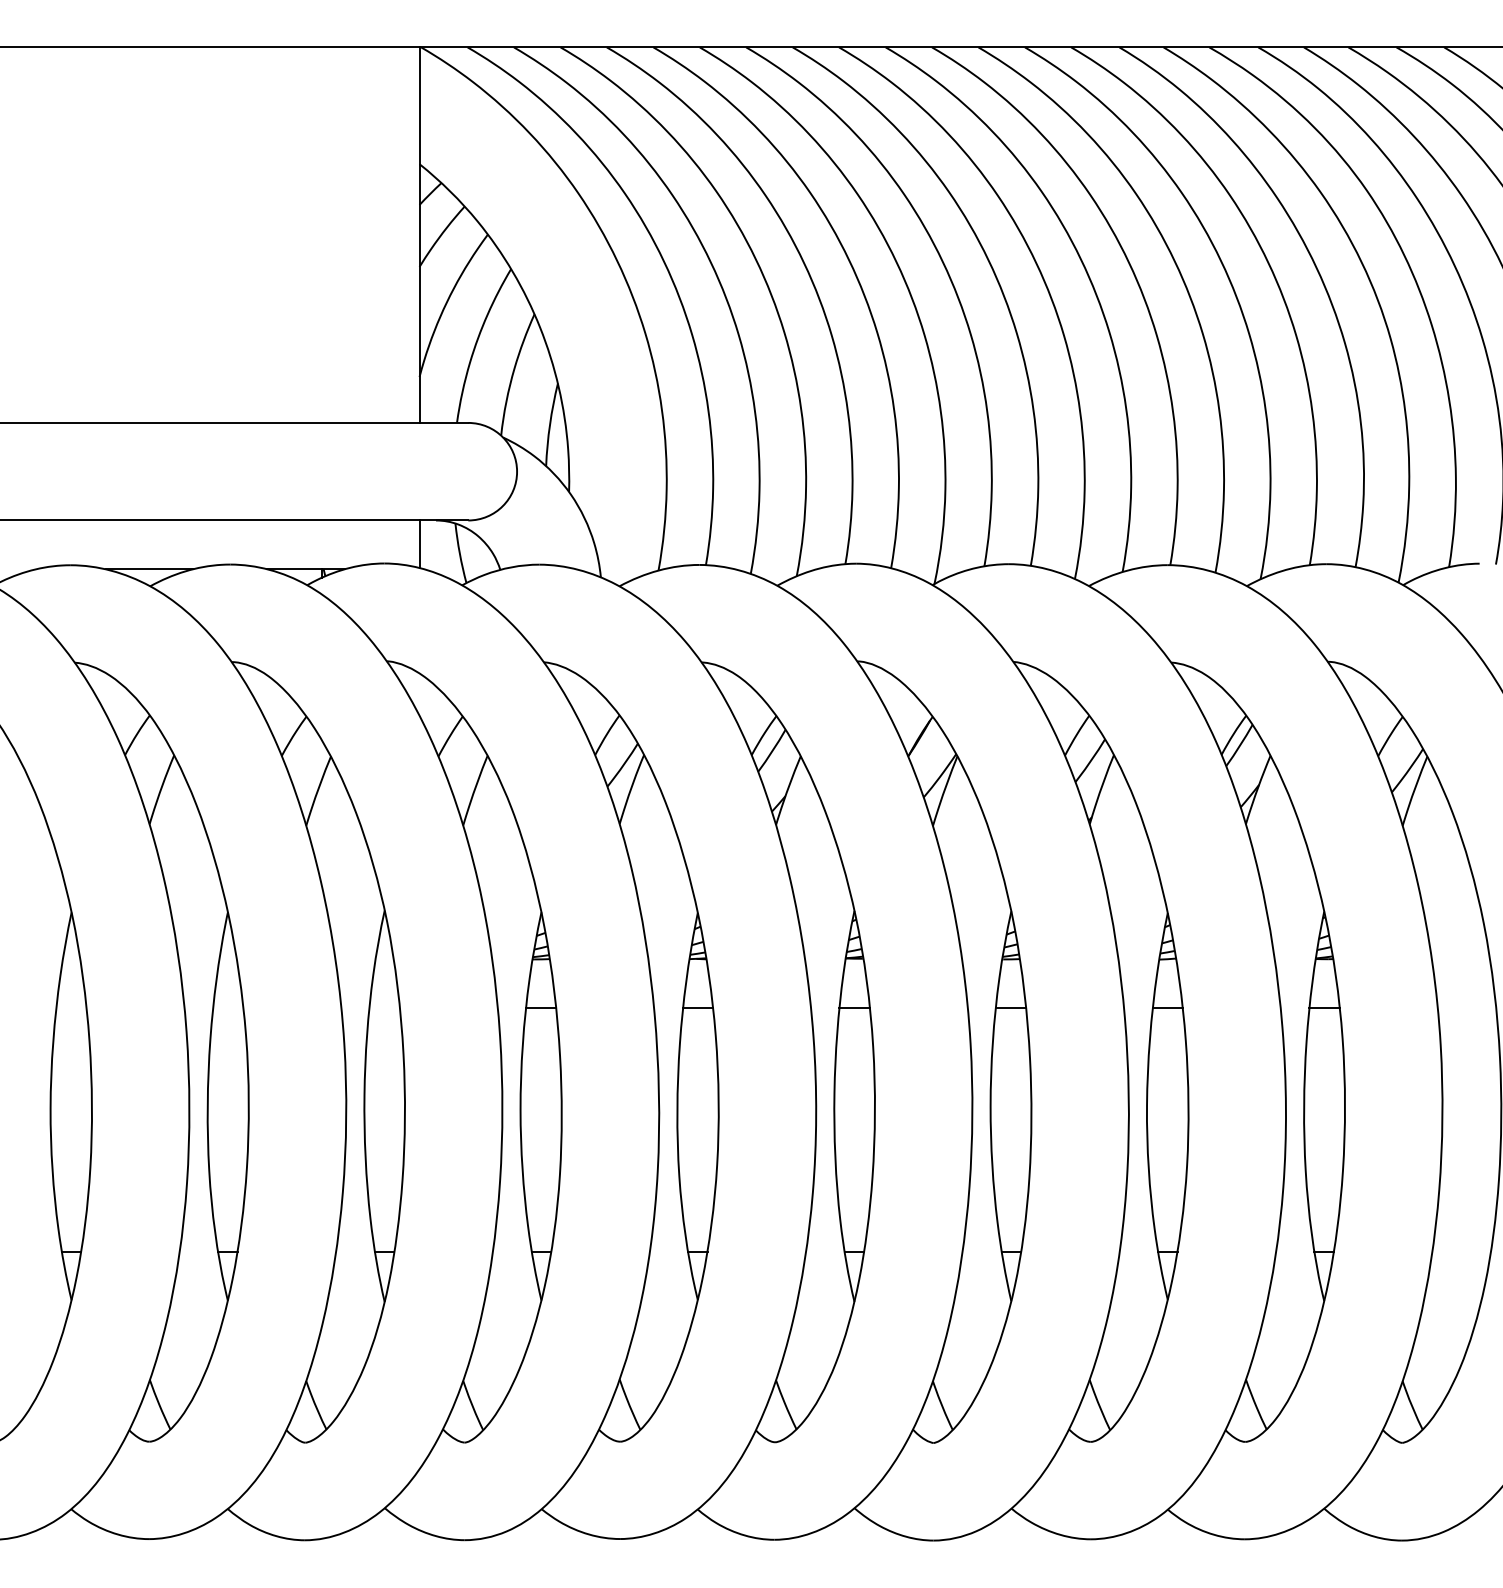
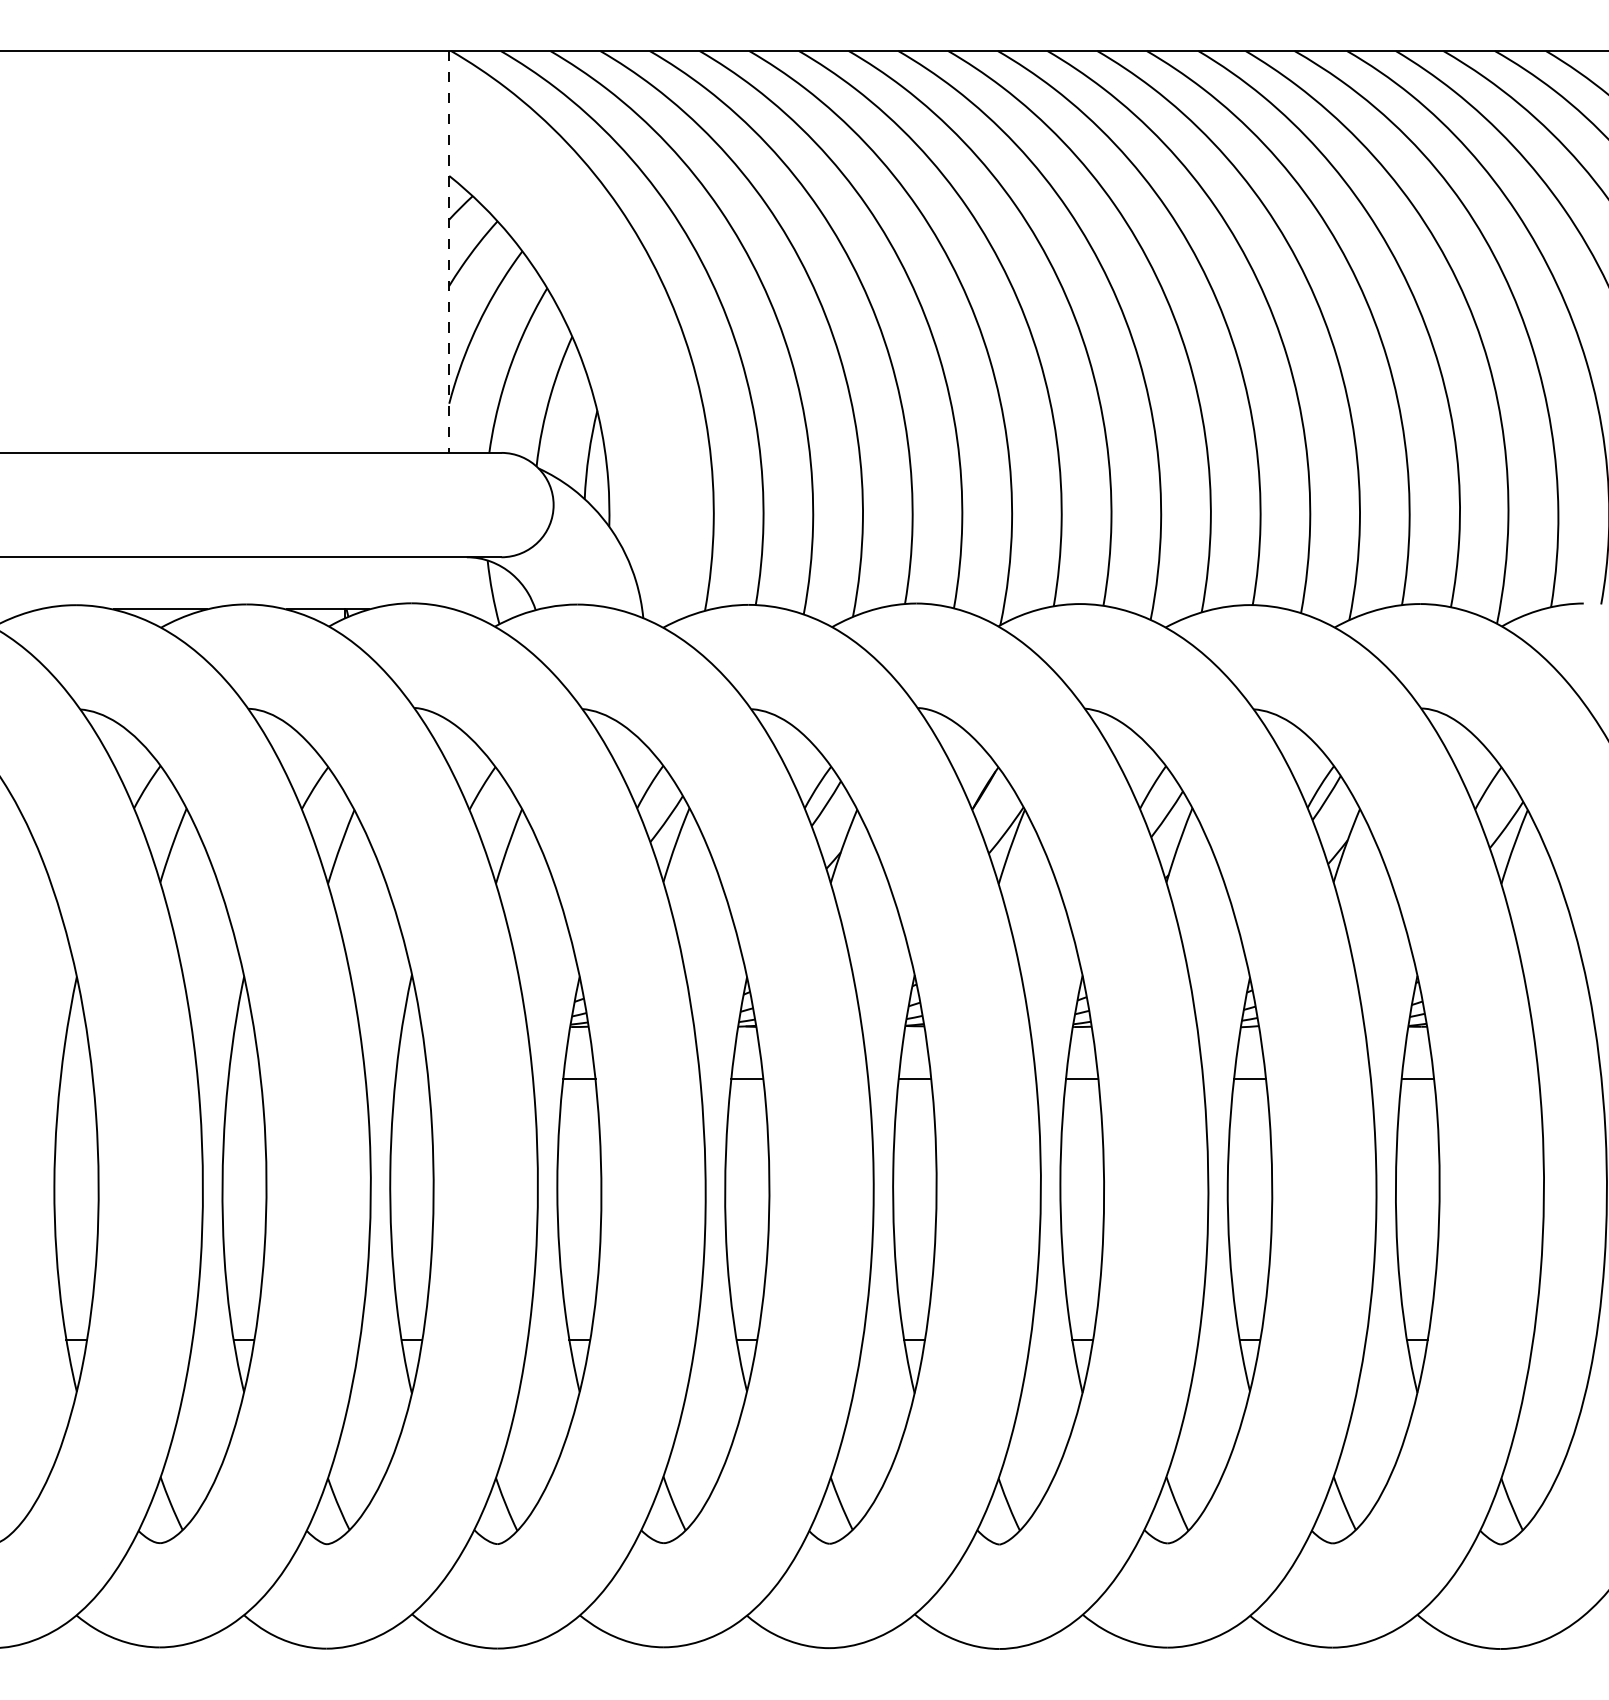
line: (419, 234) -> (449, 251), solid -> dashed
line: (419, 544) -> (449, 582), removed

